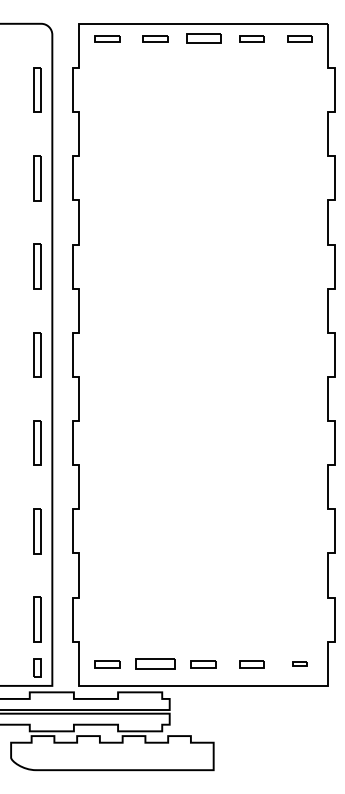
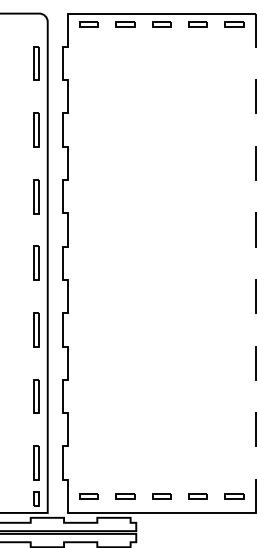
part: (203, 38) -> (161, 24), size x0.71
part: (155, 664) -> (125, 496), size x0.62
part: (299, 664) -> (234, 496), size x1.67

